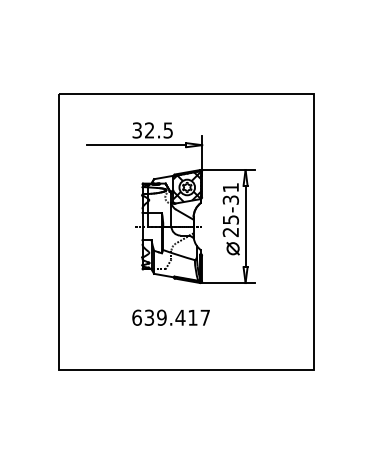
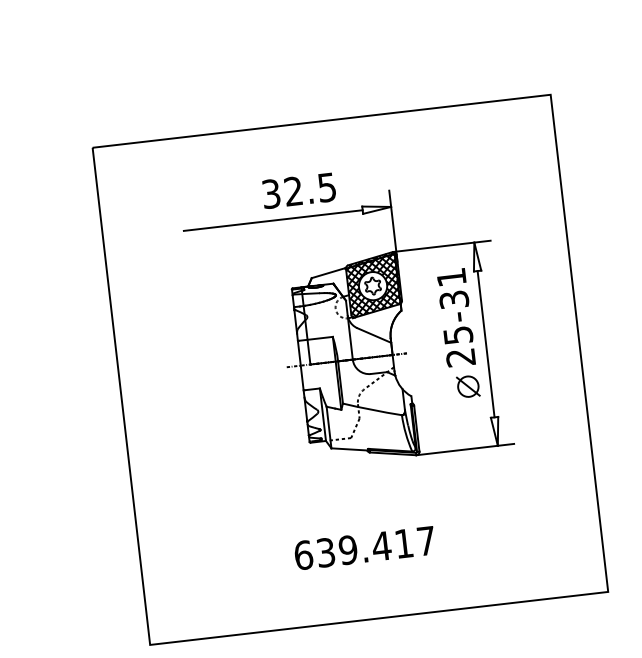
part: (170, 202) -> (346, 316), moved
text: (170, 317) -> (363, 547), moved

